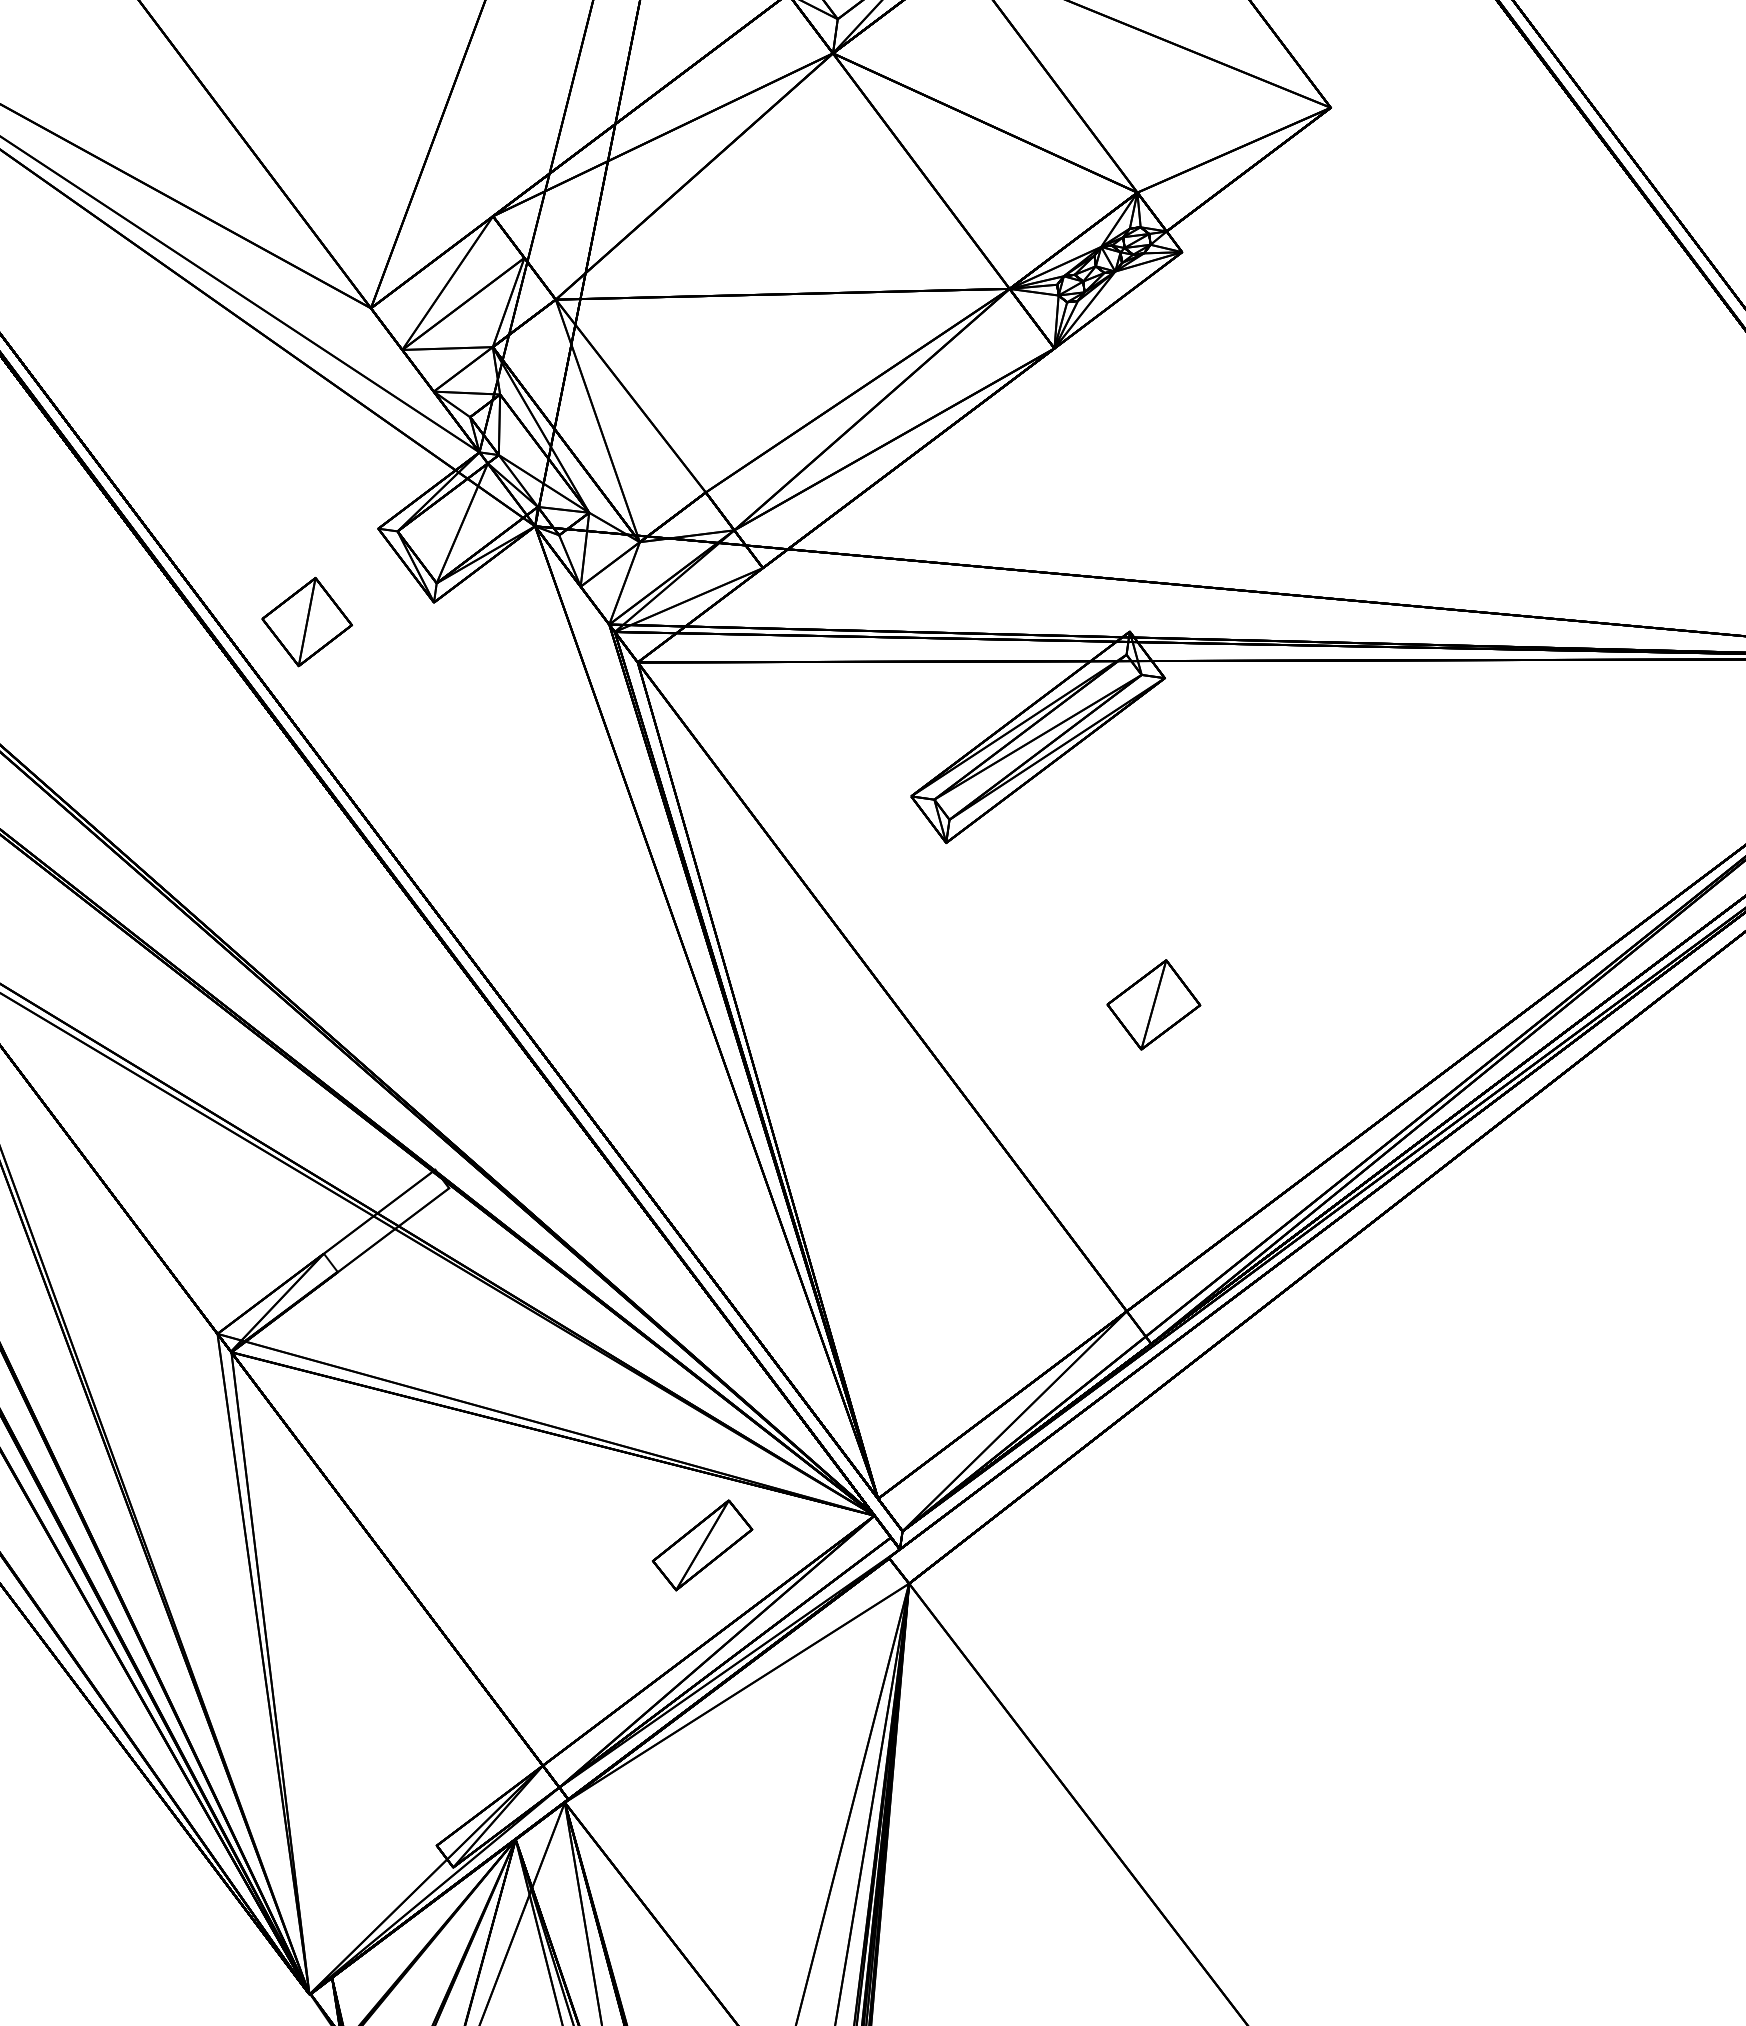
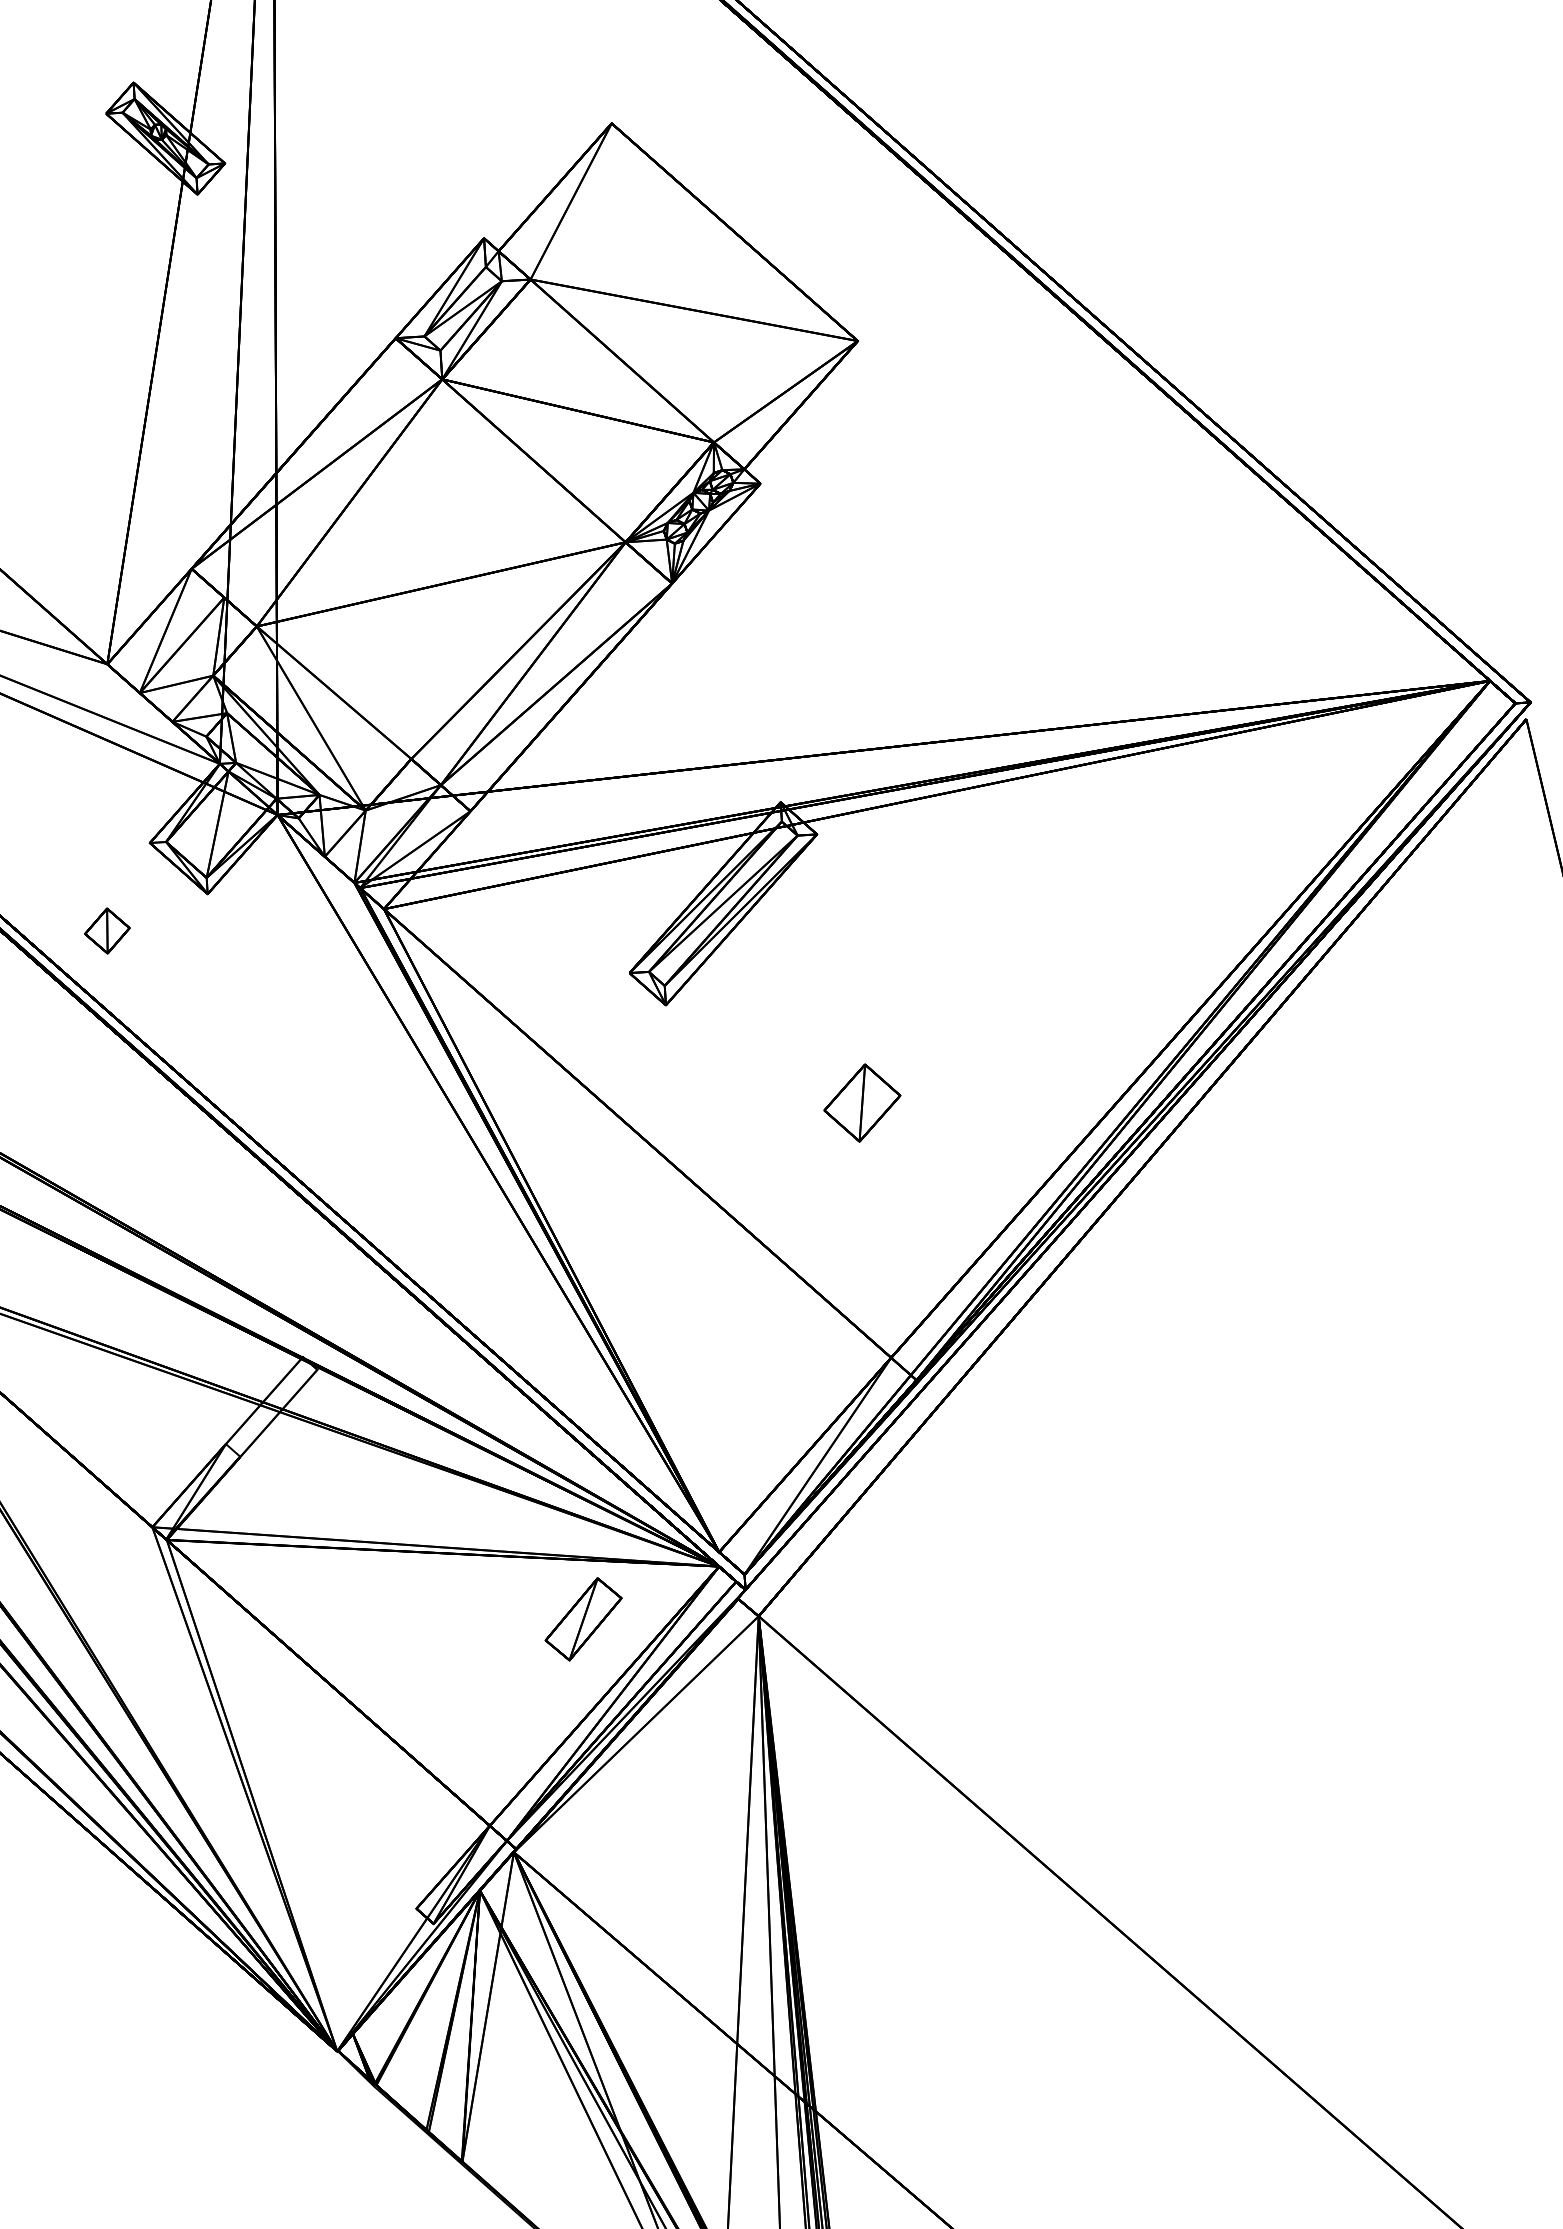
part: (307, 621) -> (107, 930), size x0.6

